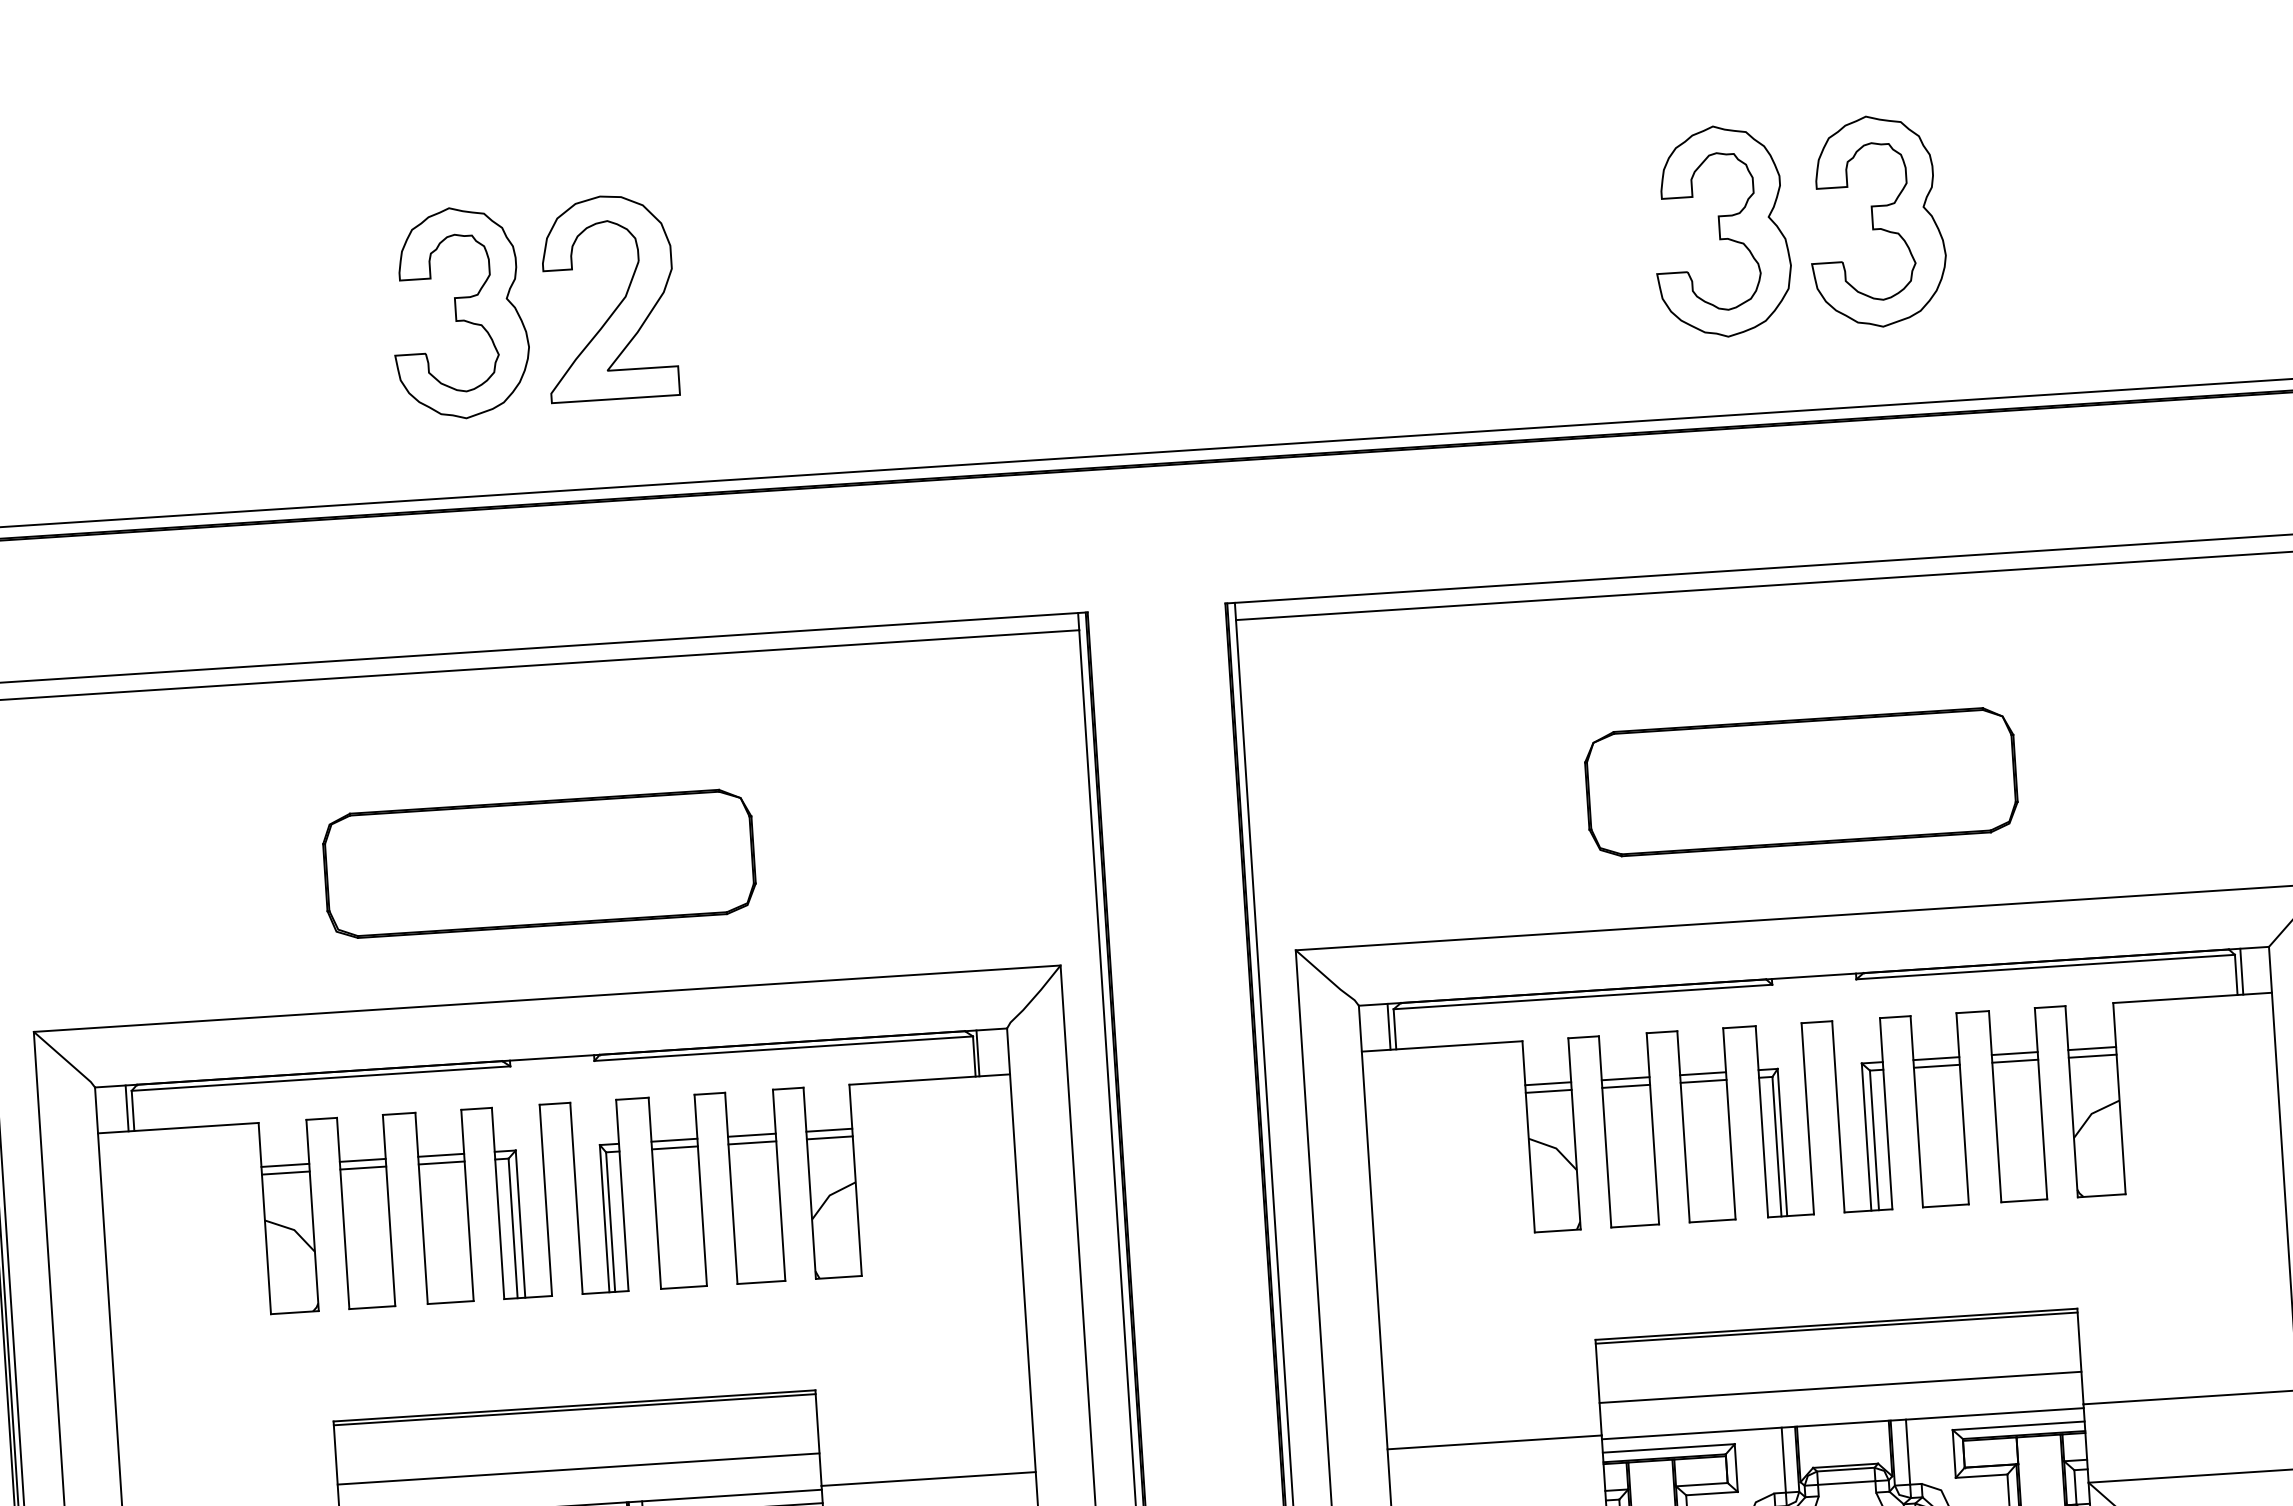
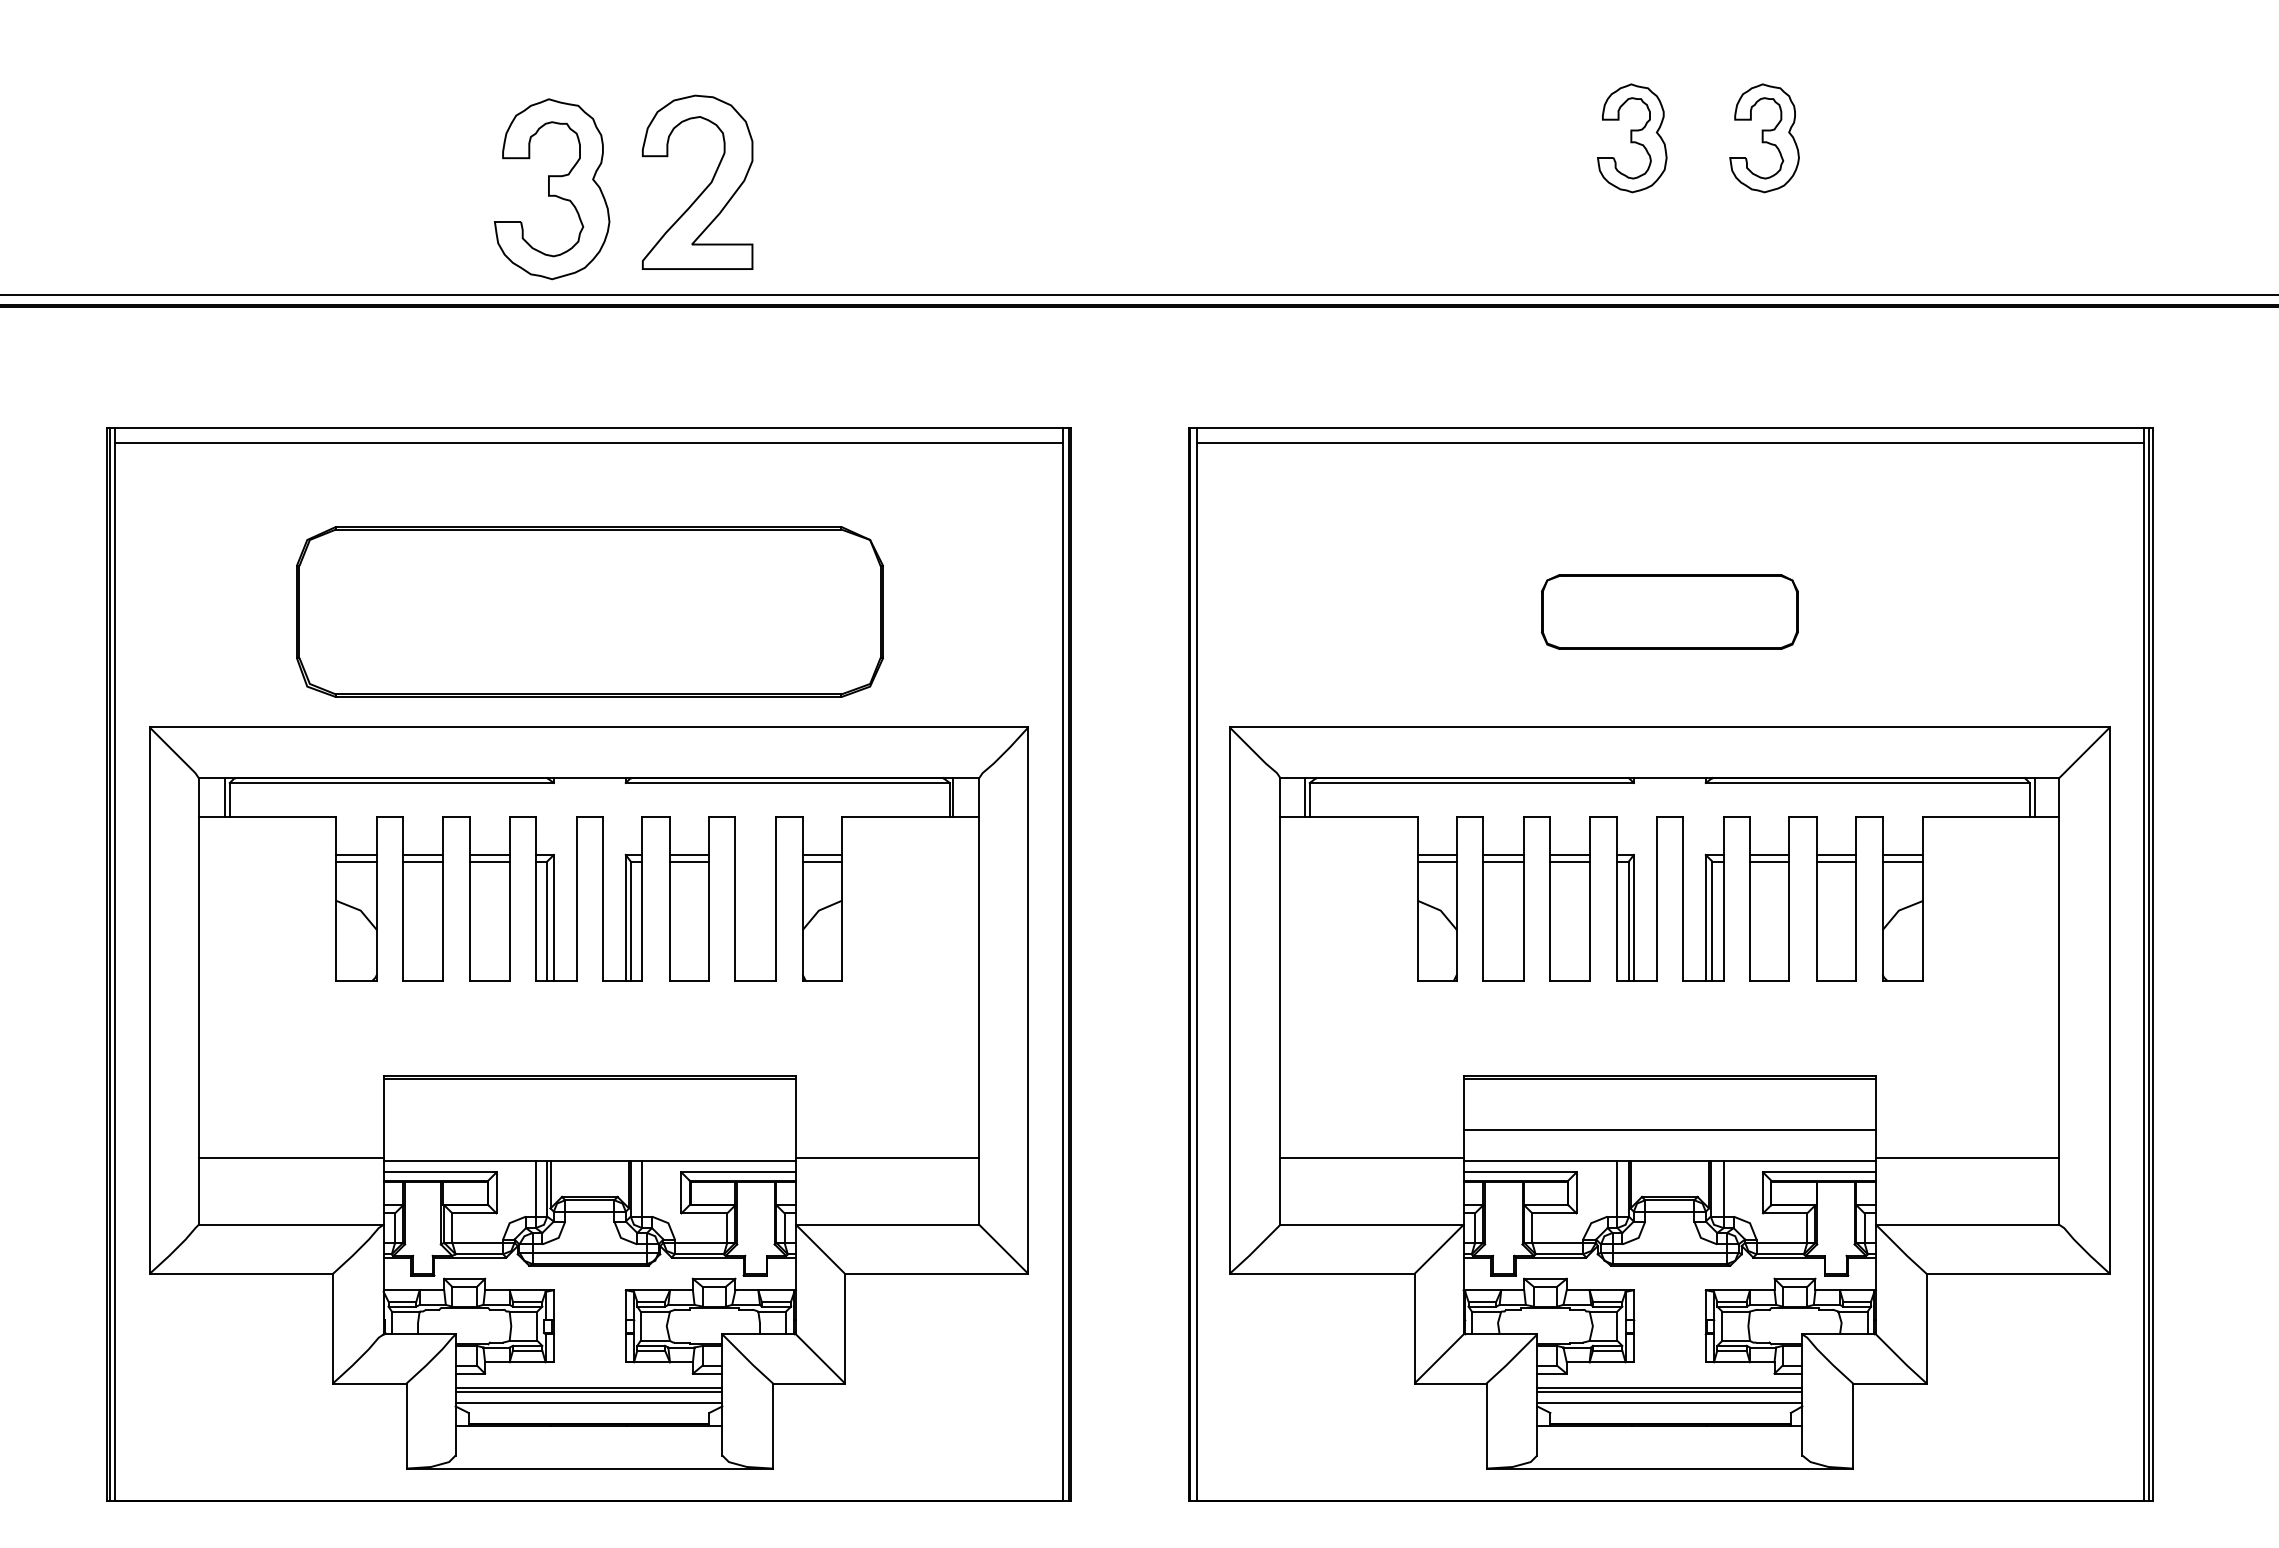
part: (1876, 221) -> (1764, 138), size x0.6
part: (1722, 231) -> (1632, 138), size x0.6
part: (617, 304) -> (704, 188), moved
part: (460, 313) -> (552, 189), moved
part: (1800, 781) -> (1669, 611), size x0.7
part: (539, 863) -> (589, 611), size x1.6
line: (751, 1134) -> (755, 854), removed
line: (751, 1142) -> (755, 861), removed
line: (578, 1468) -> (589, 1129), removed

